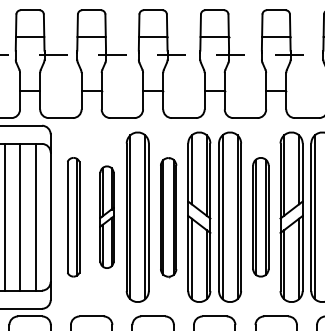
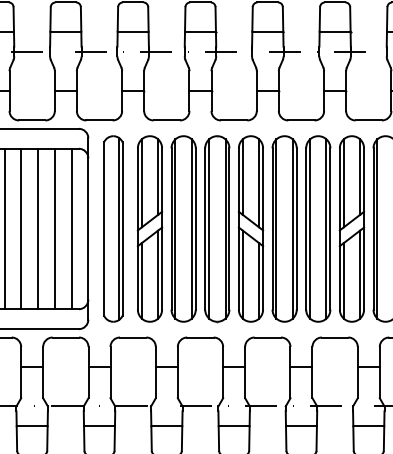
part: (73, 216) -> (113, 228), size x1.43
part: (106, 216) -> (149, 228), size x1.67
part: (261, 216) -> (318, 228), size x1.43
part: (168, 217) -> (217, 229), size x1.43

